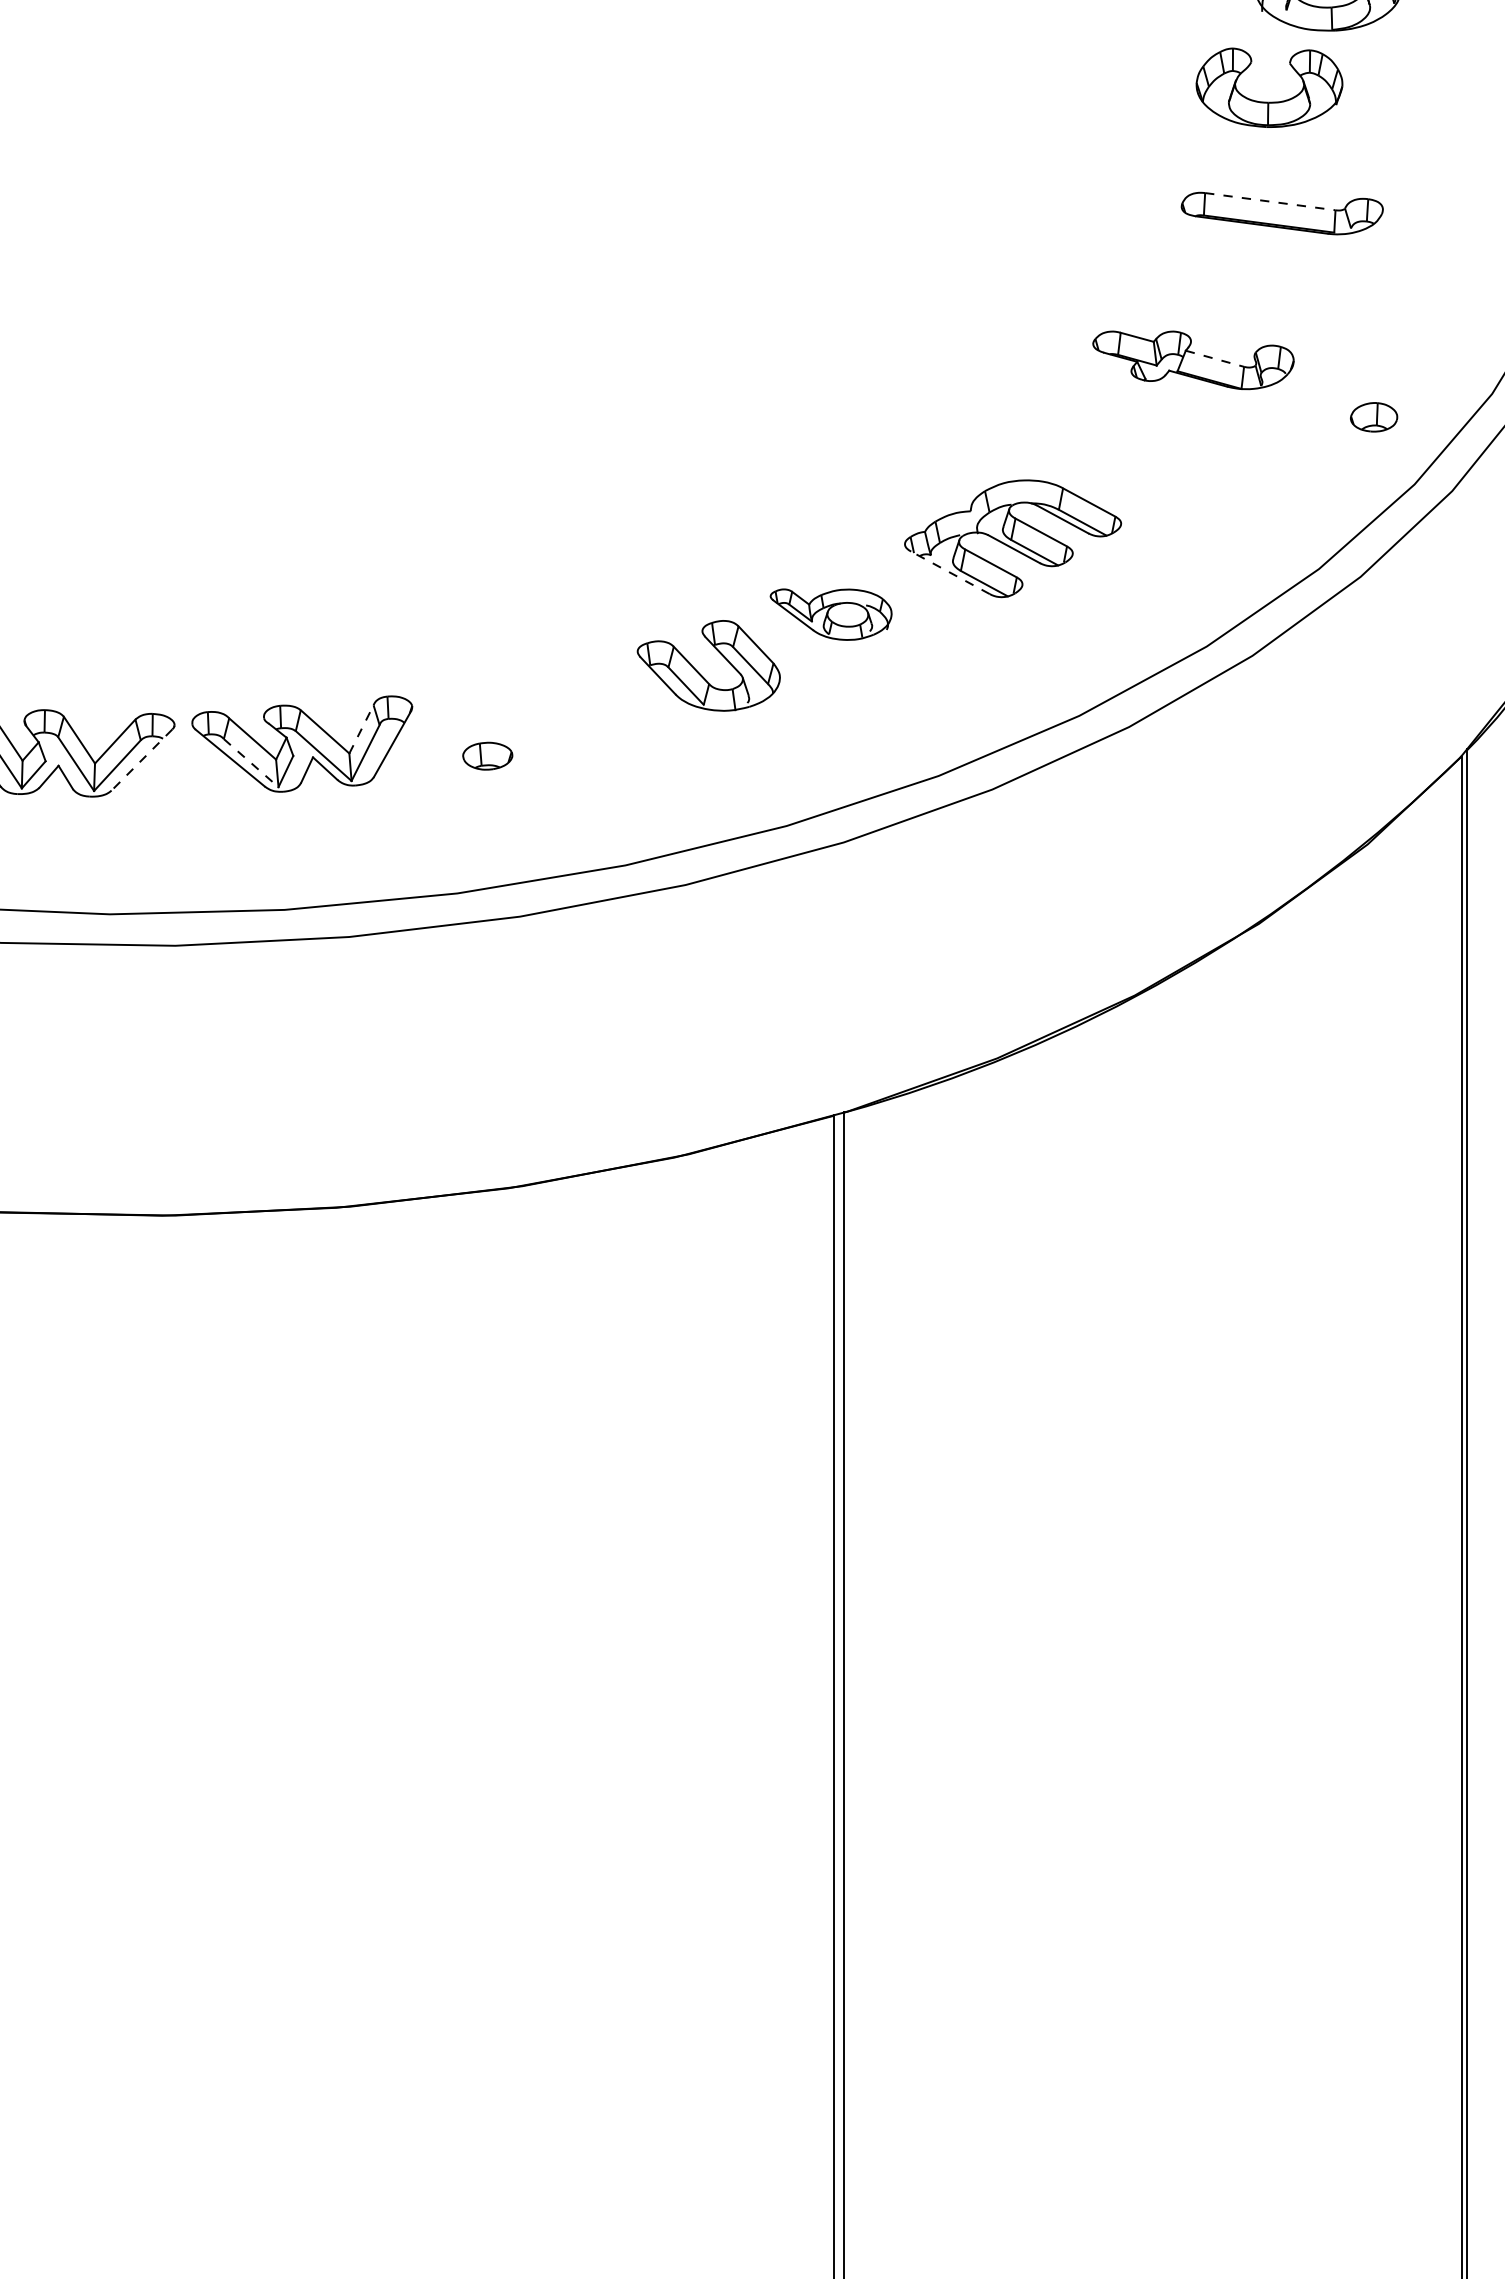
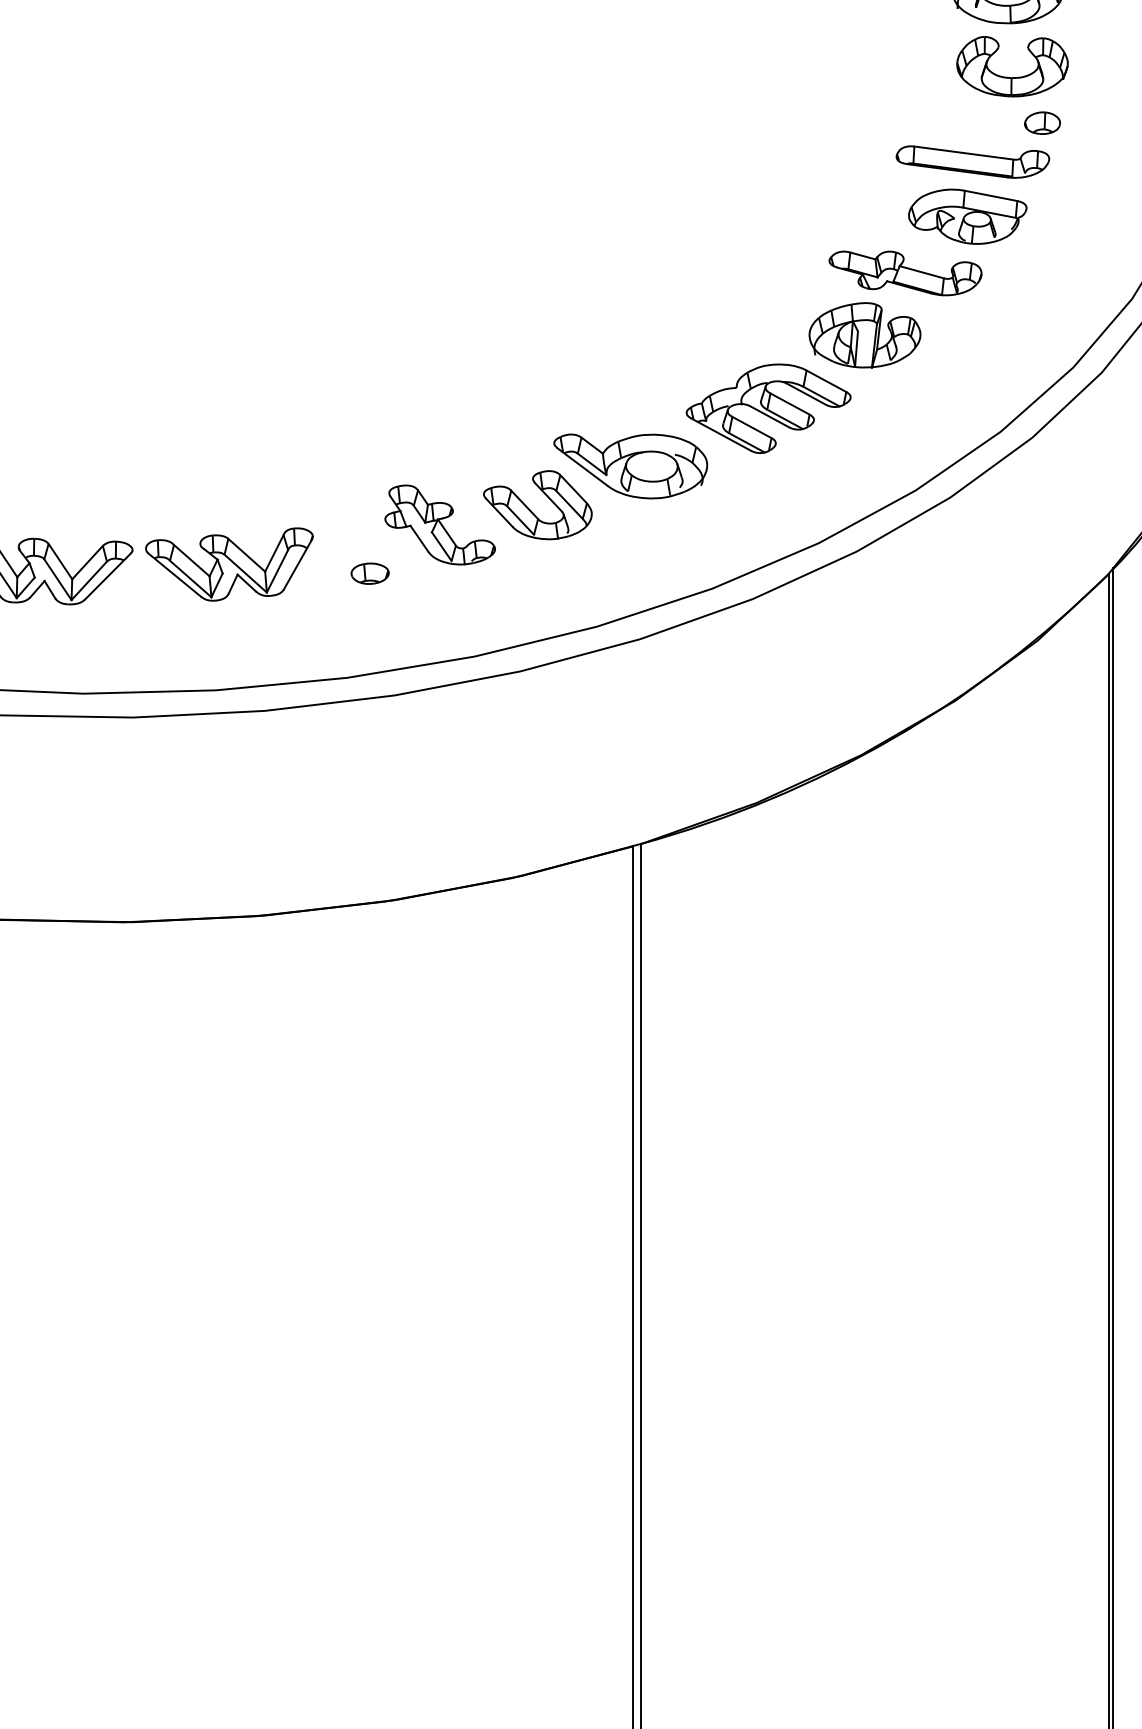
part: (1269, 101) -> (1012, 77), moved
line: (1270, 201) -> (963, 152), dashed -> solid
part: (1275, 285) -> (967, 216), added
line: (1215, 358) -> (922, 272), dashed -> solid
part: (1374, 417) -> (1042, 123), moved
part: (1140, 441) -> (865, 334), added
line: (950, 572) -> (721, 434), dashed -> solid
part: (830, 614) -> (630, 466), size x1.67
part: (579, 691) -> (439, 524), added
line: (361, 729) -> (274, 553), dashed -> solid
line: (141, 760) -> (107, 576), dashed -> solid
line: (251, 763) -> (190, 579), dashed -> solid

